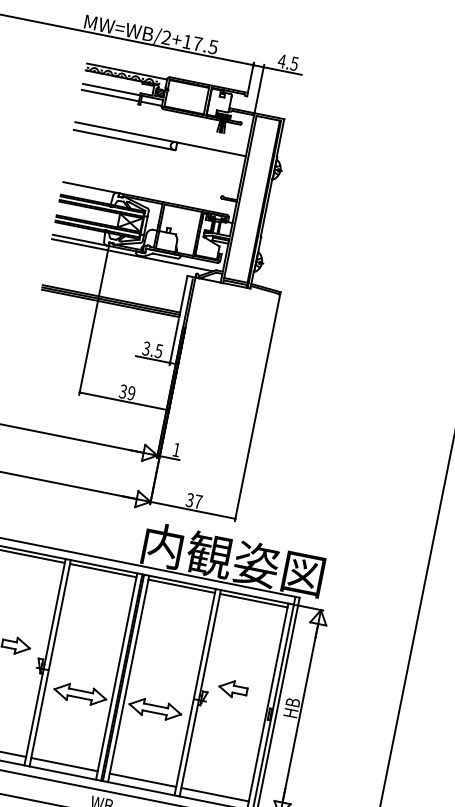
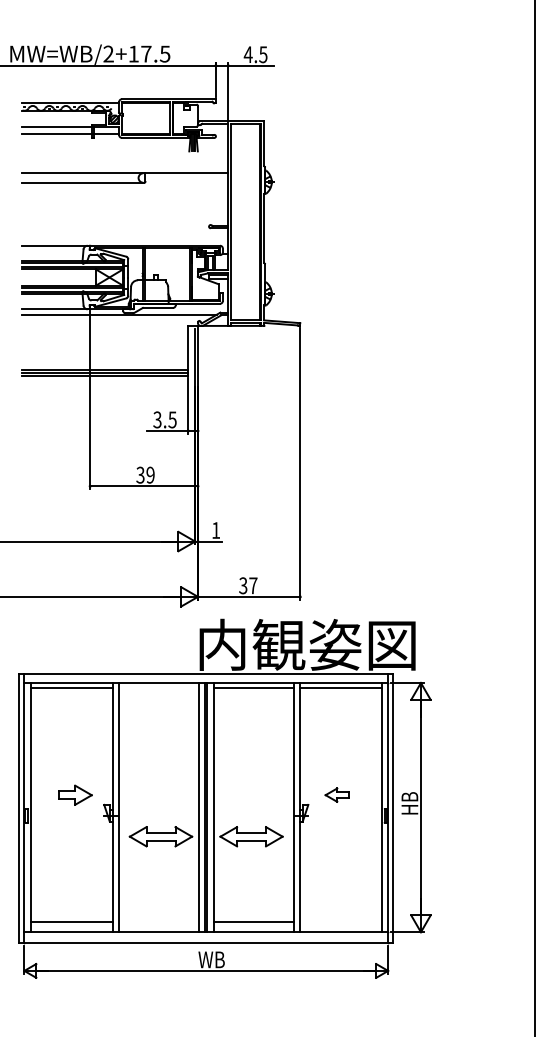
line: (102, 570) -> (158, 687), removed
part: (232, 688) -> (336, 794), size x0.7
line: (64, 764) -> (158, 922), removed
line: (214, 795) -> (340, 922), removed

